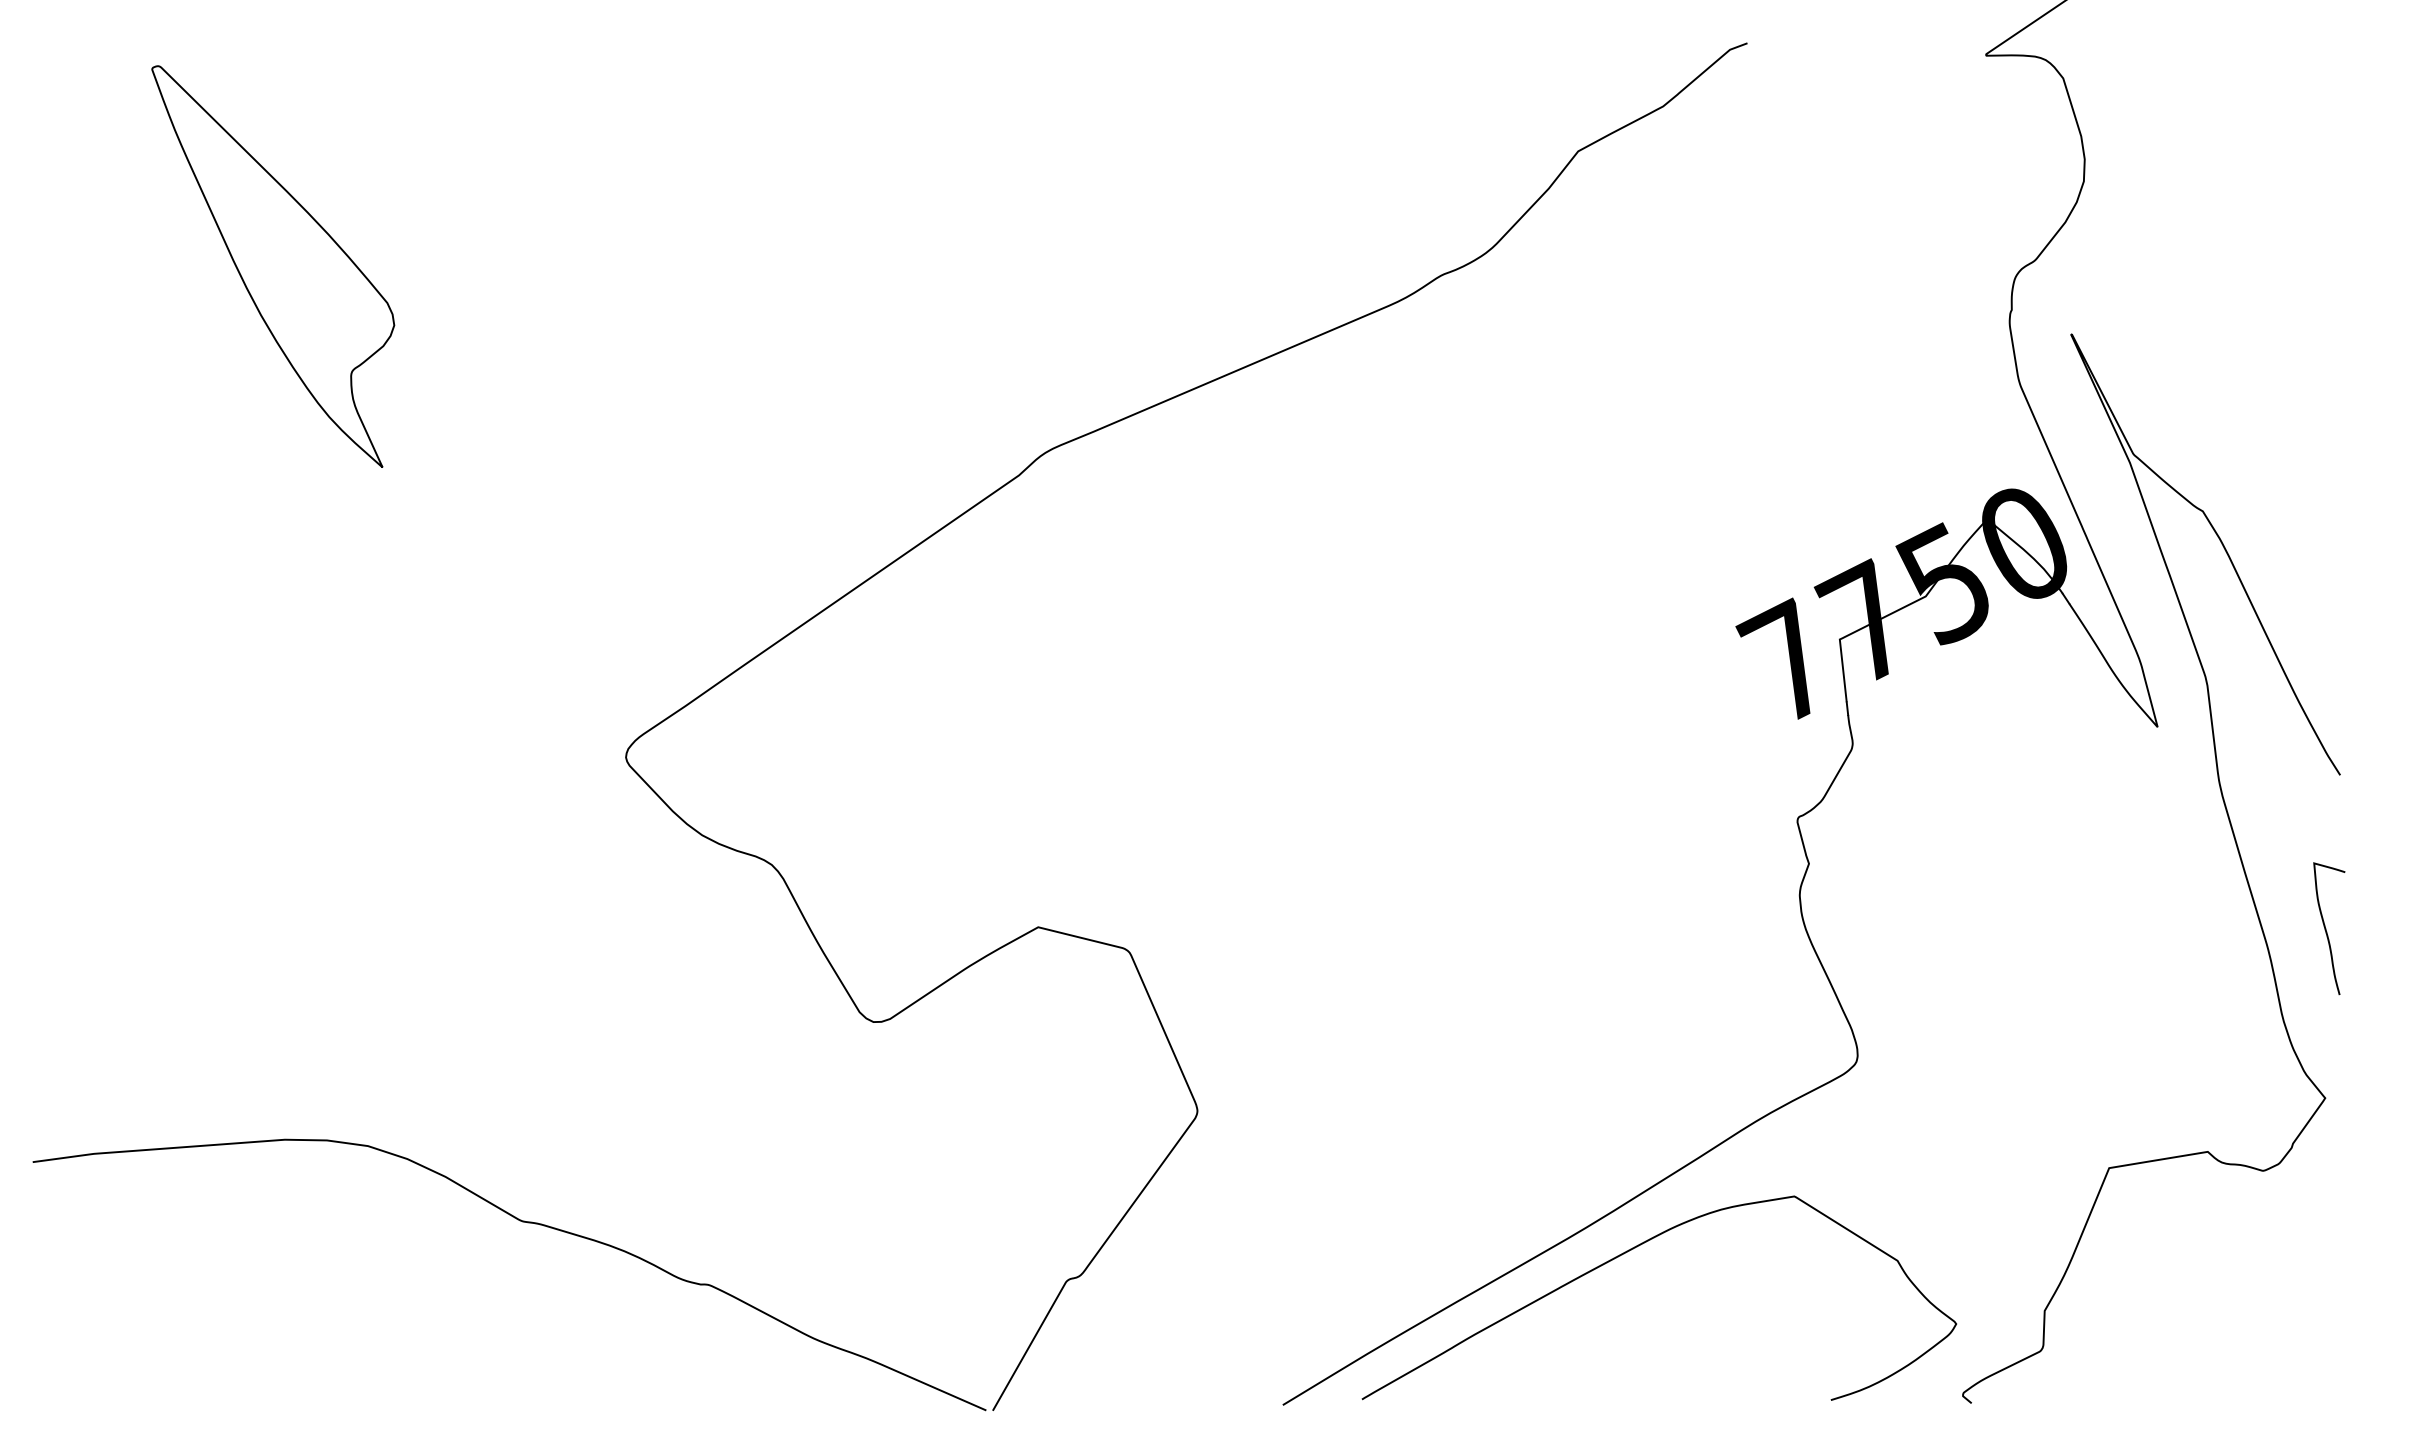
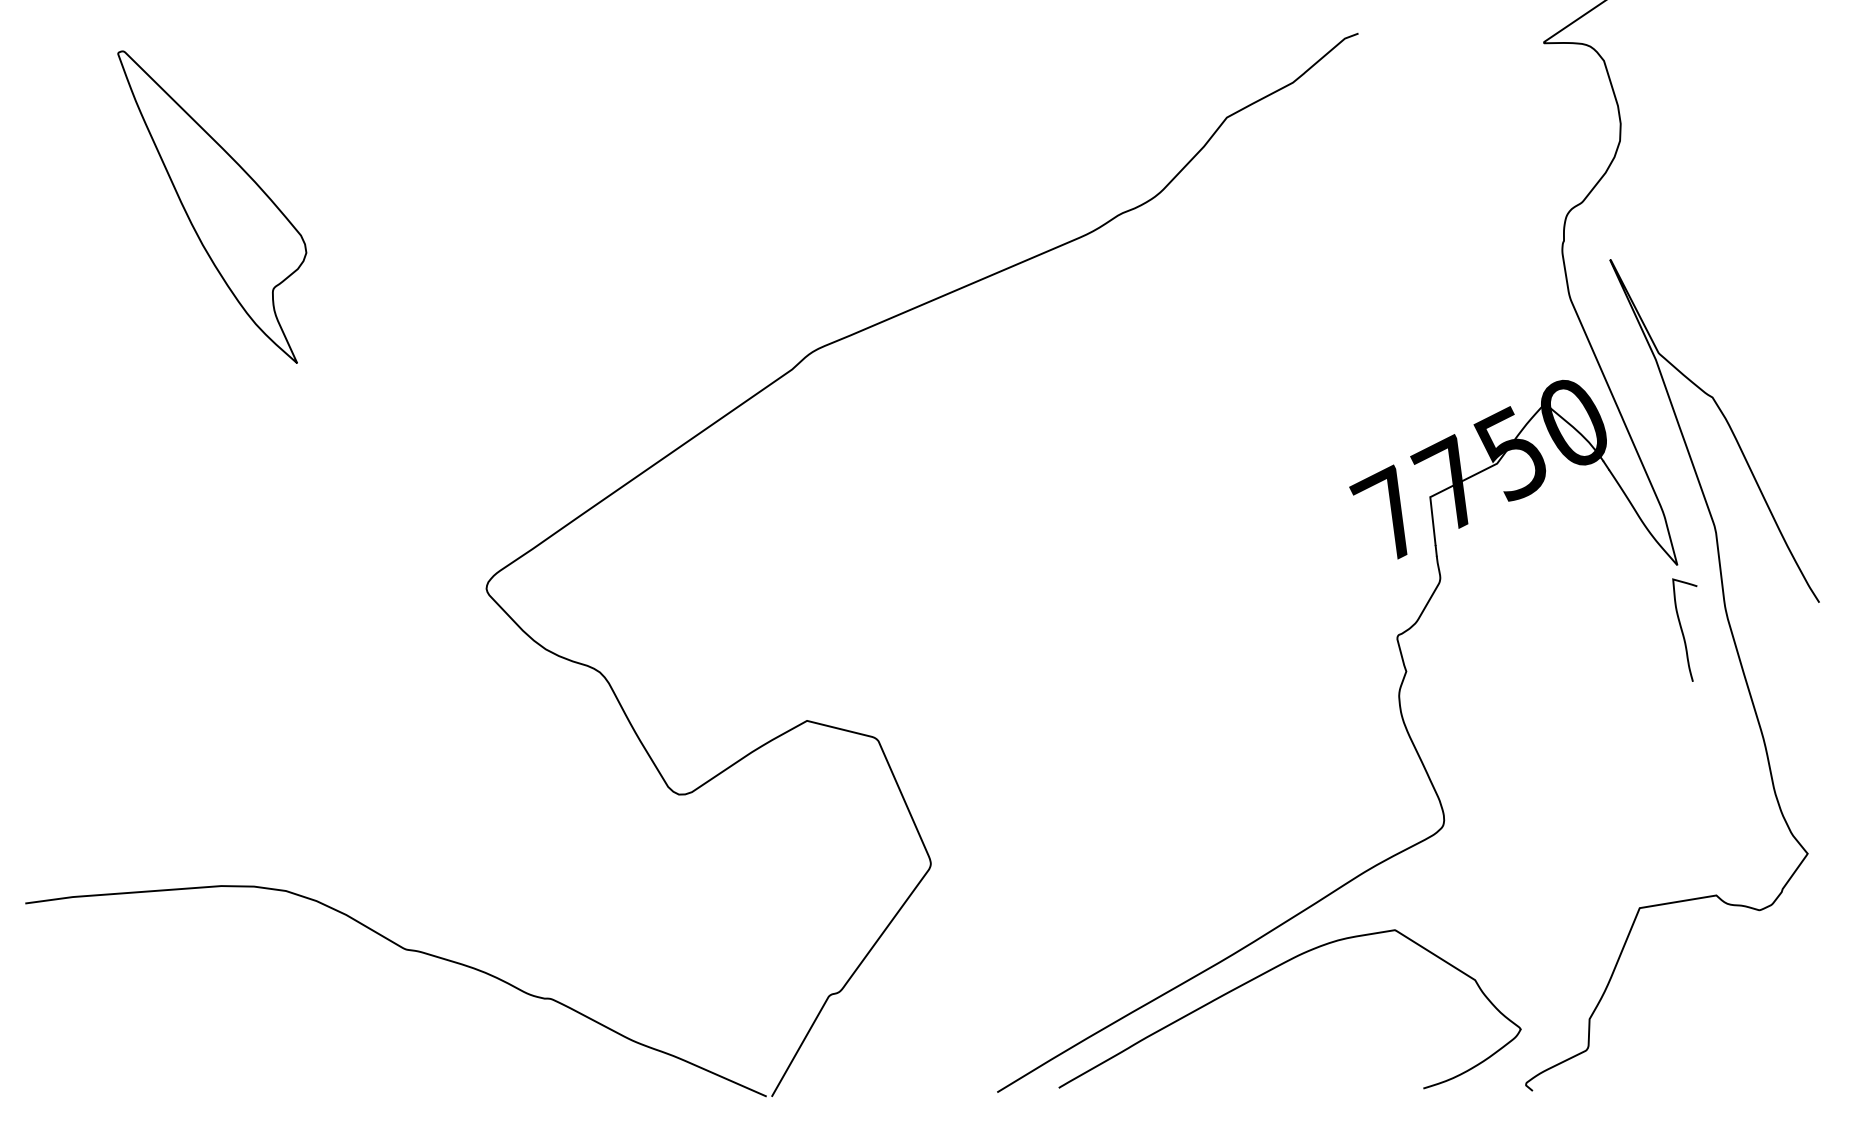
curve: (2326, 928) -> (1682, 630), moved

